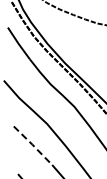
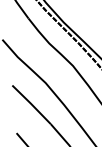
line: (32, 145) -> (31, 104), dashed -> solid

